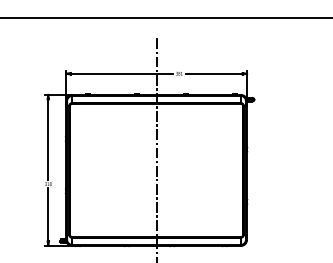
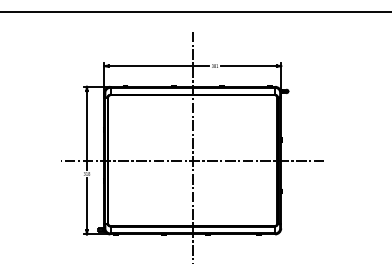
line: (156, 170) -> (192, 160), added

